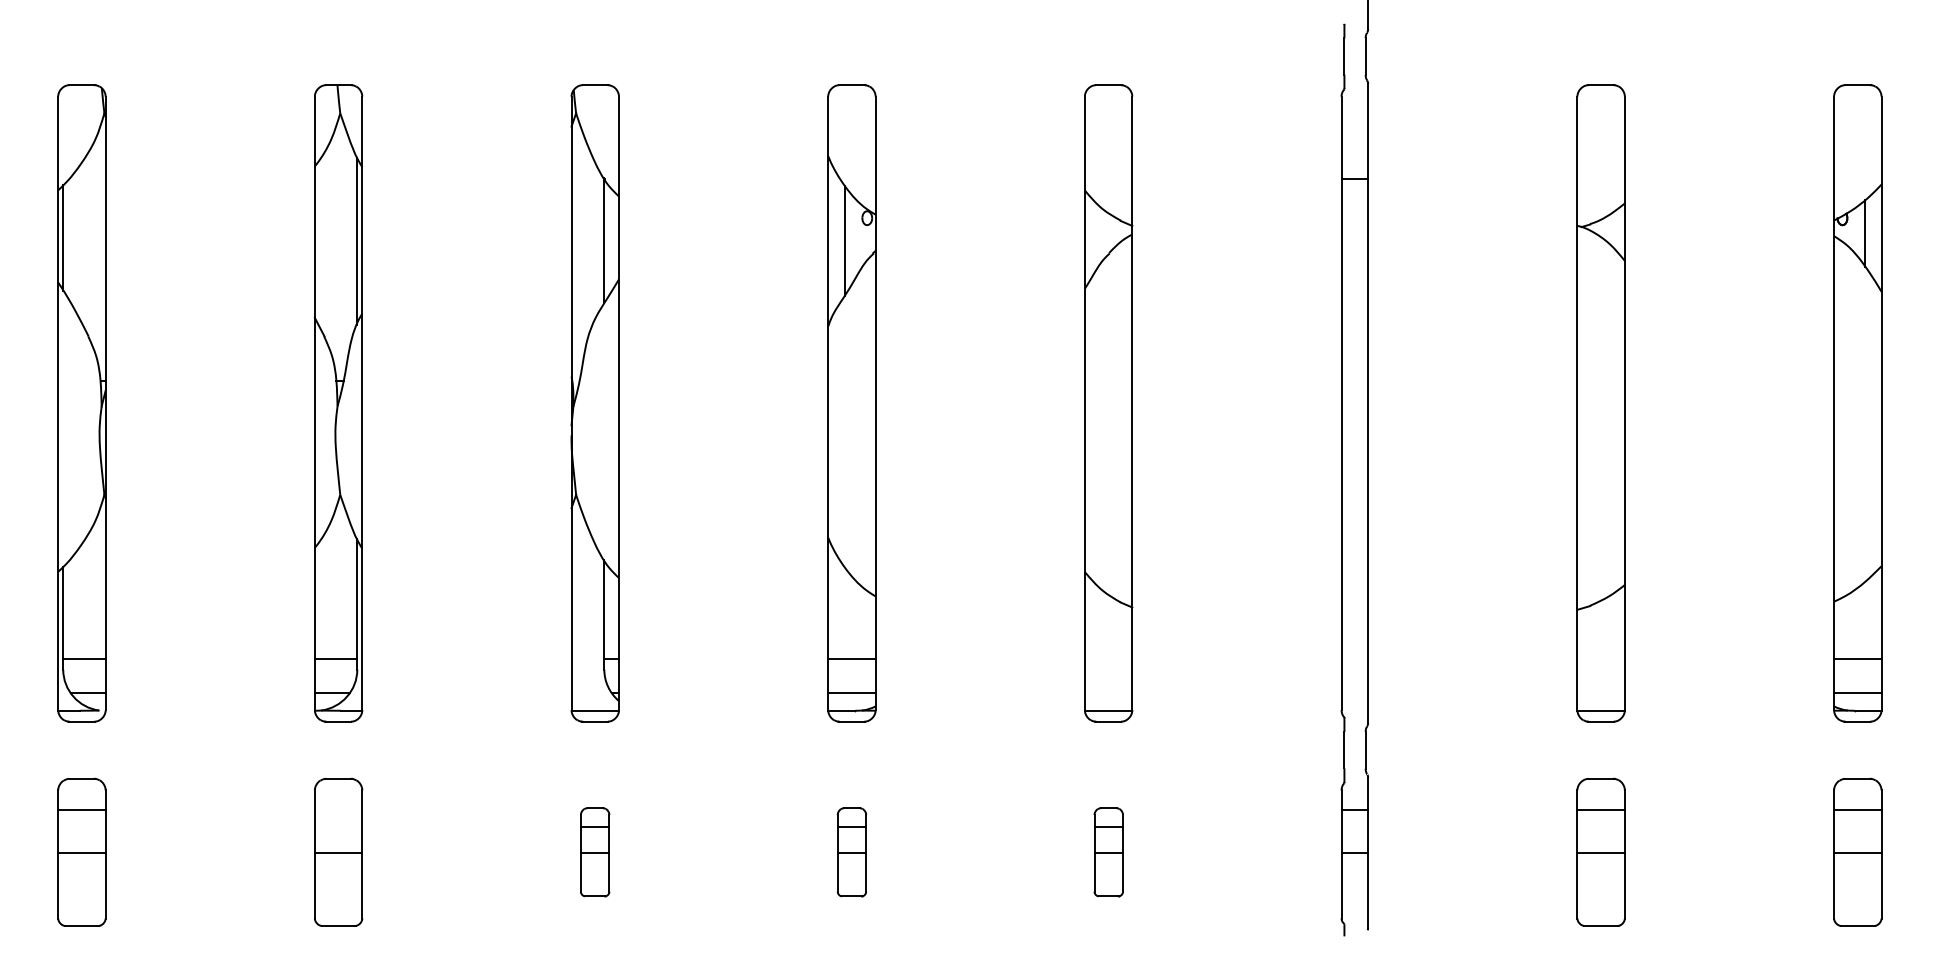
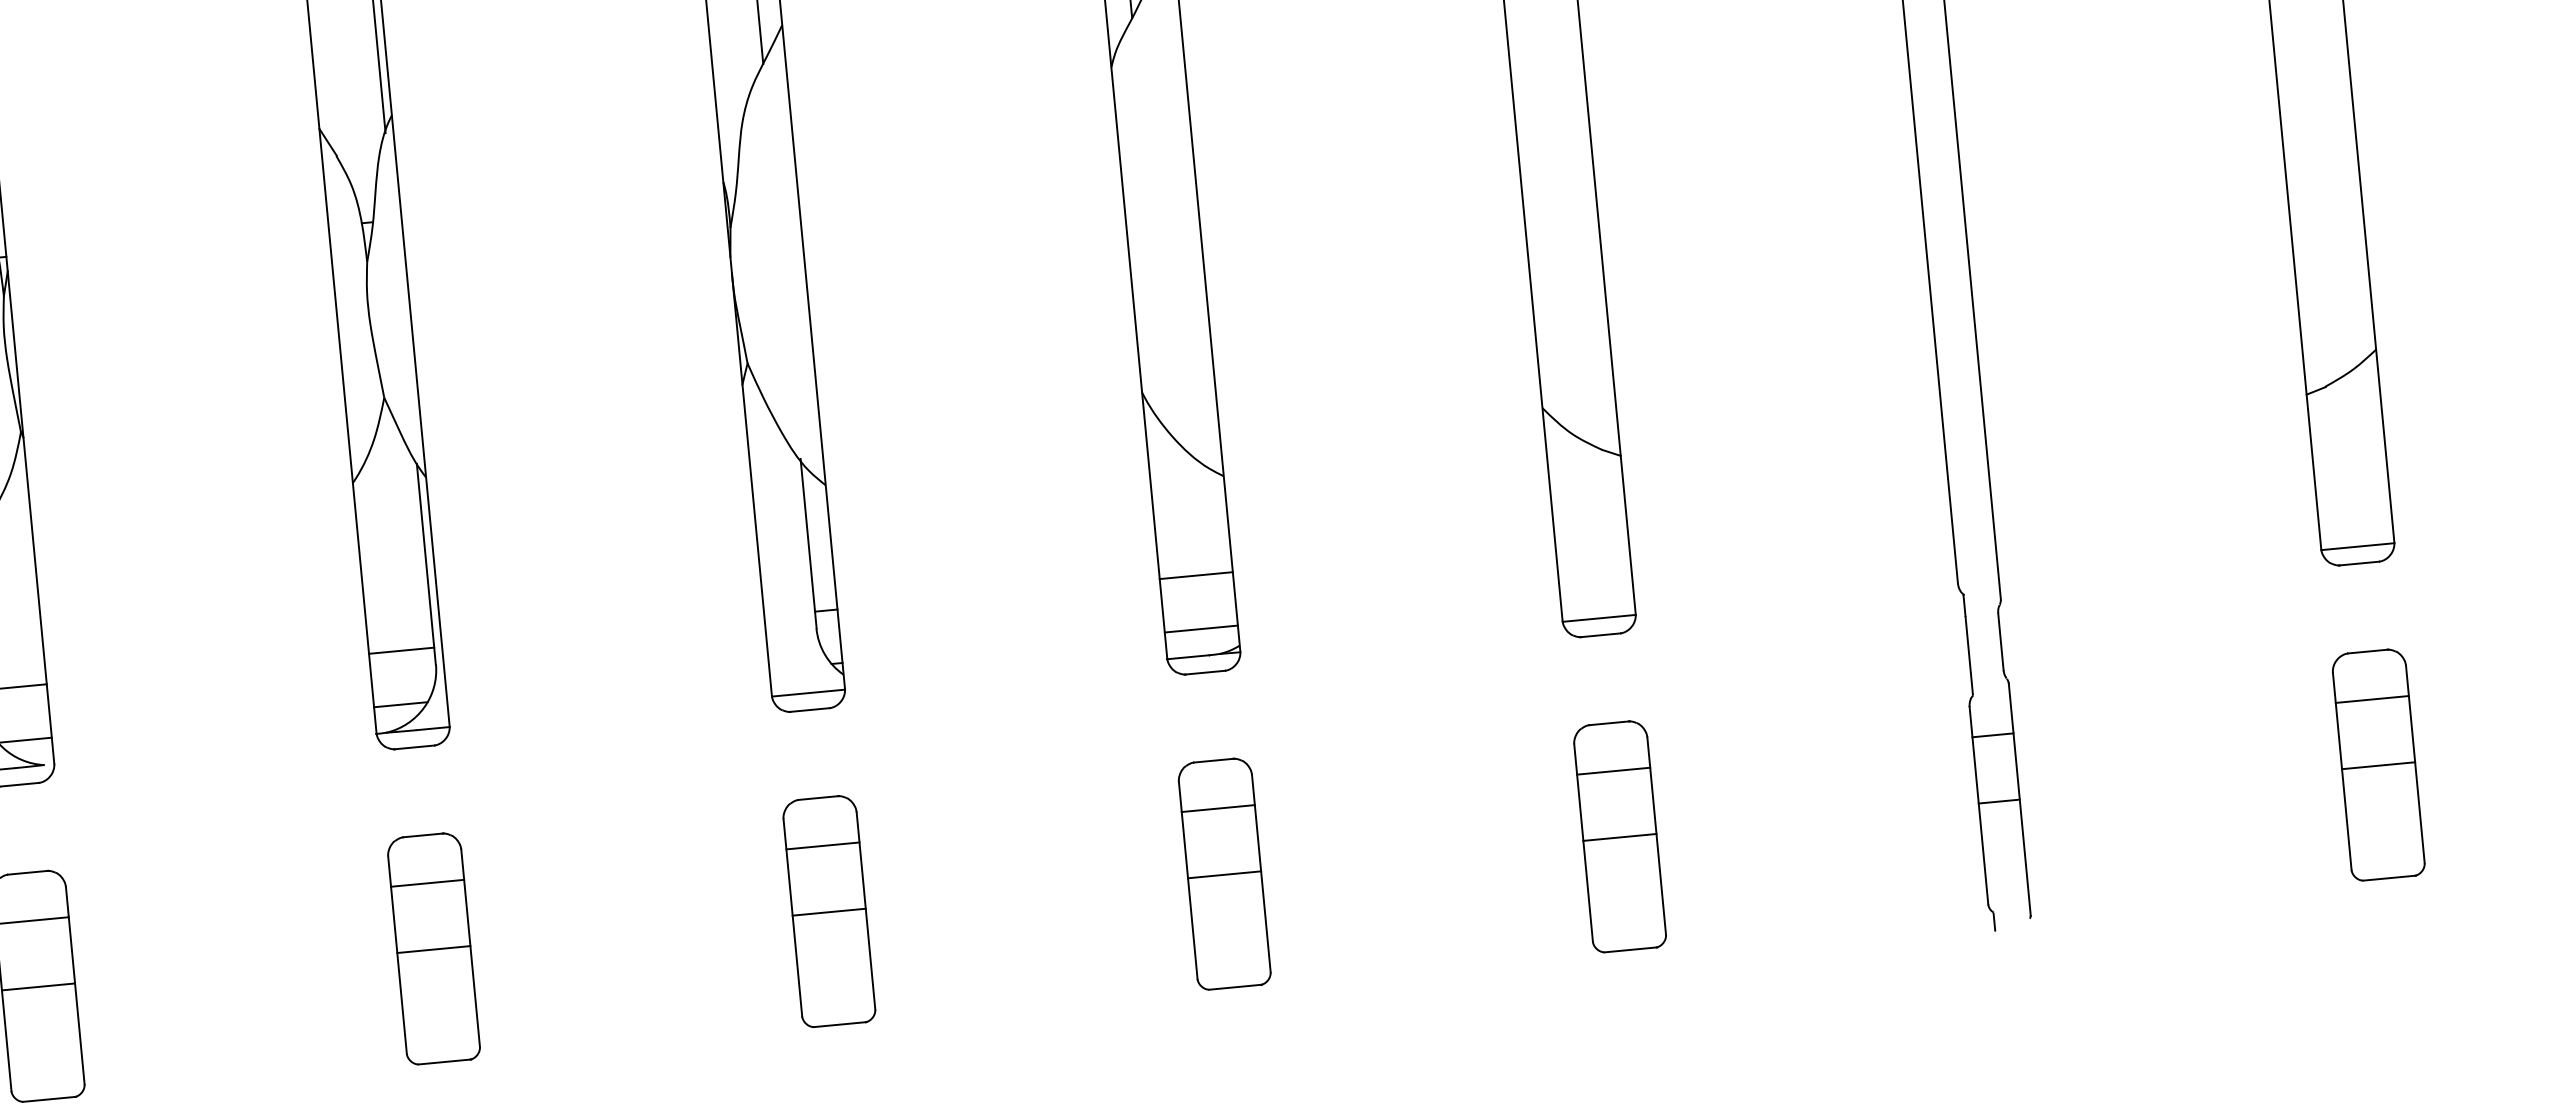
line: (338, 809) -> (427, 882), added
part: (594, 851) -> (827, 910), size x1.67
part: (851, 851) -> (1223, 872), size x1.67
part: (1108, 851) -> (1619, 835), size x1.67

